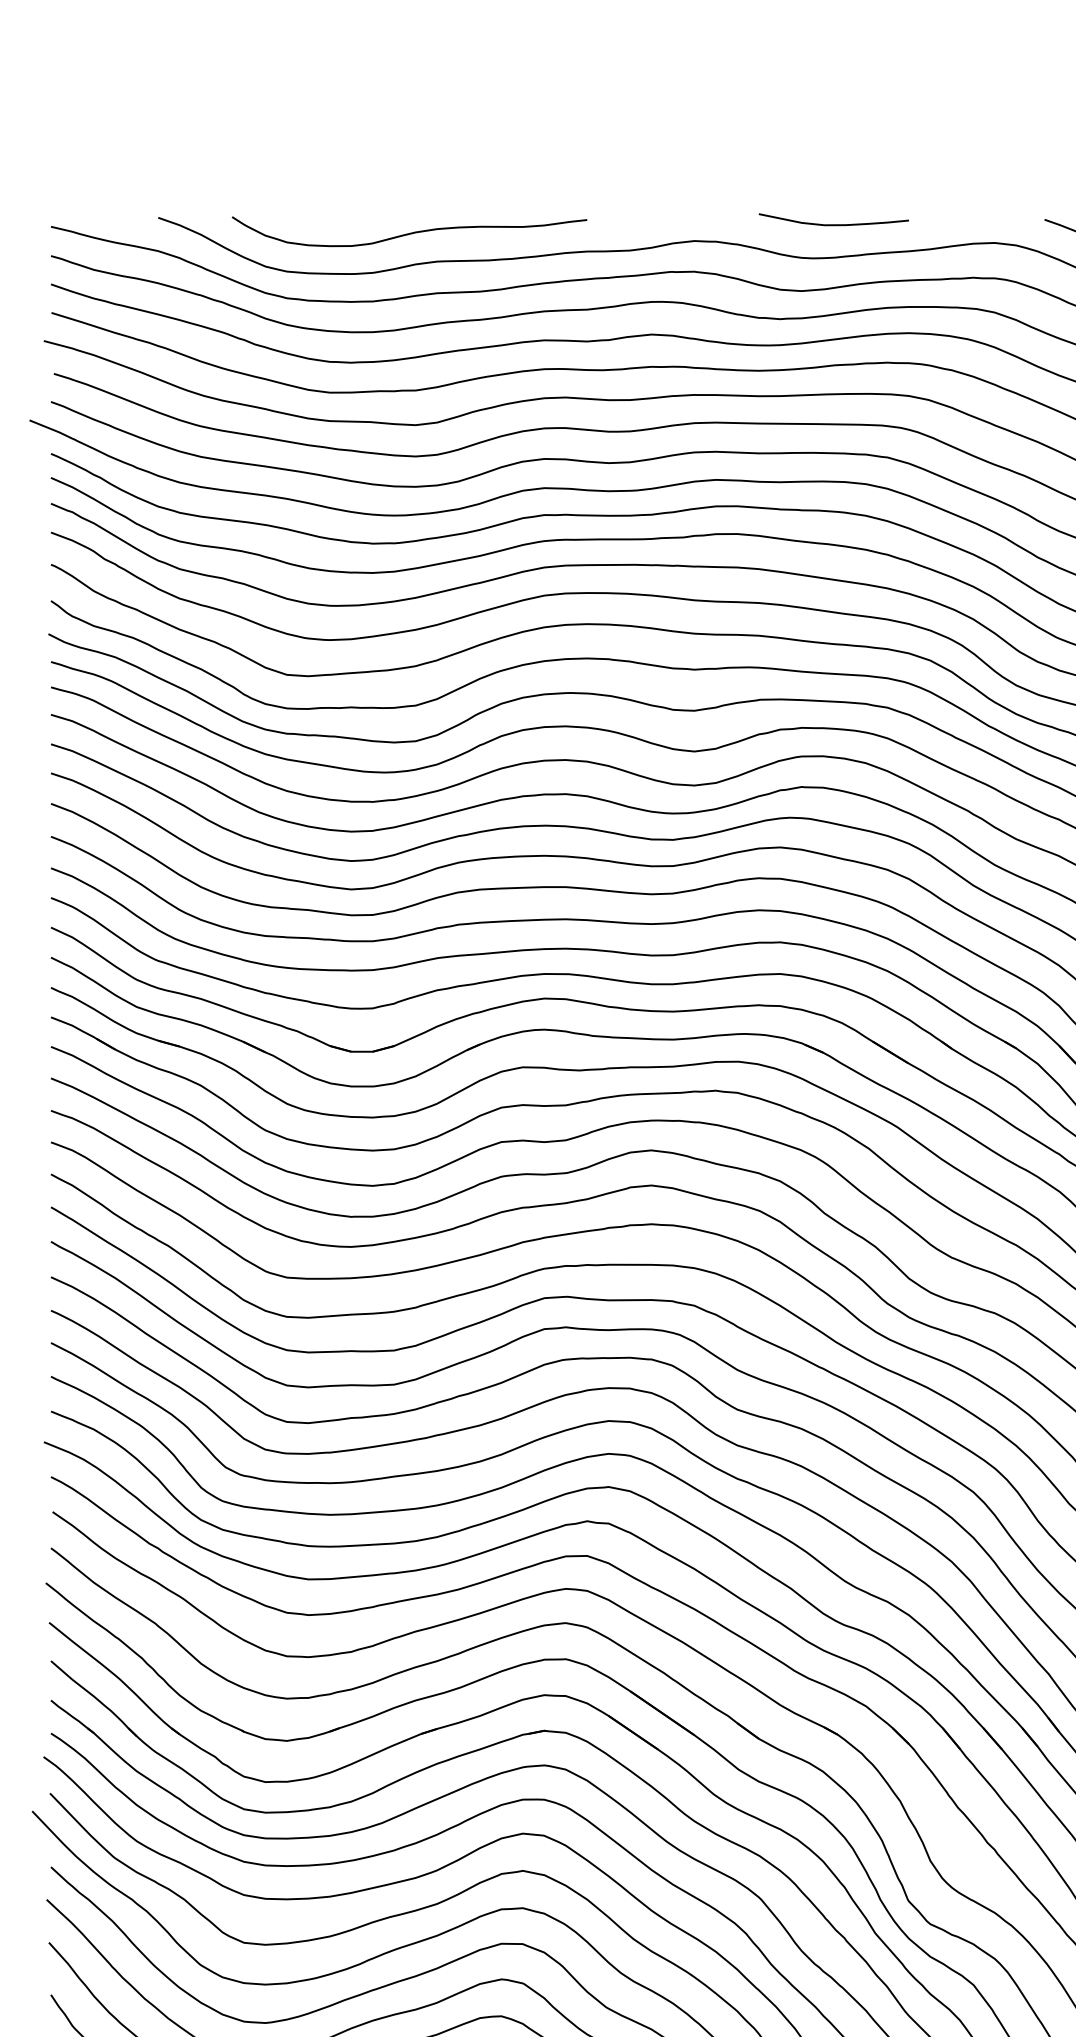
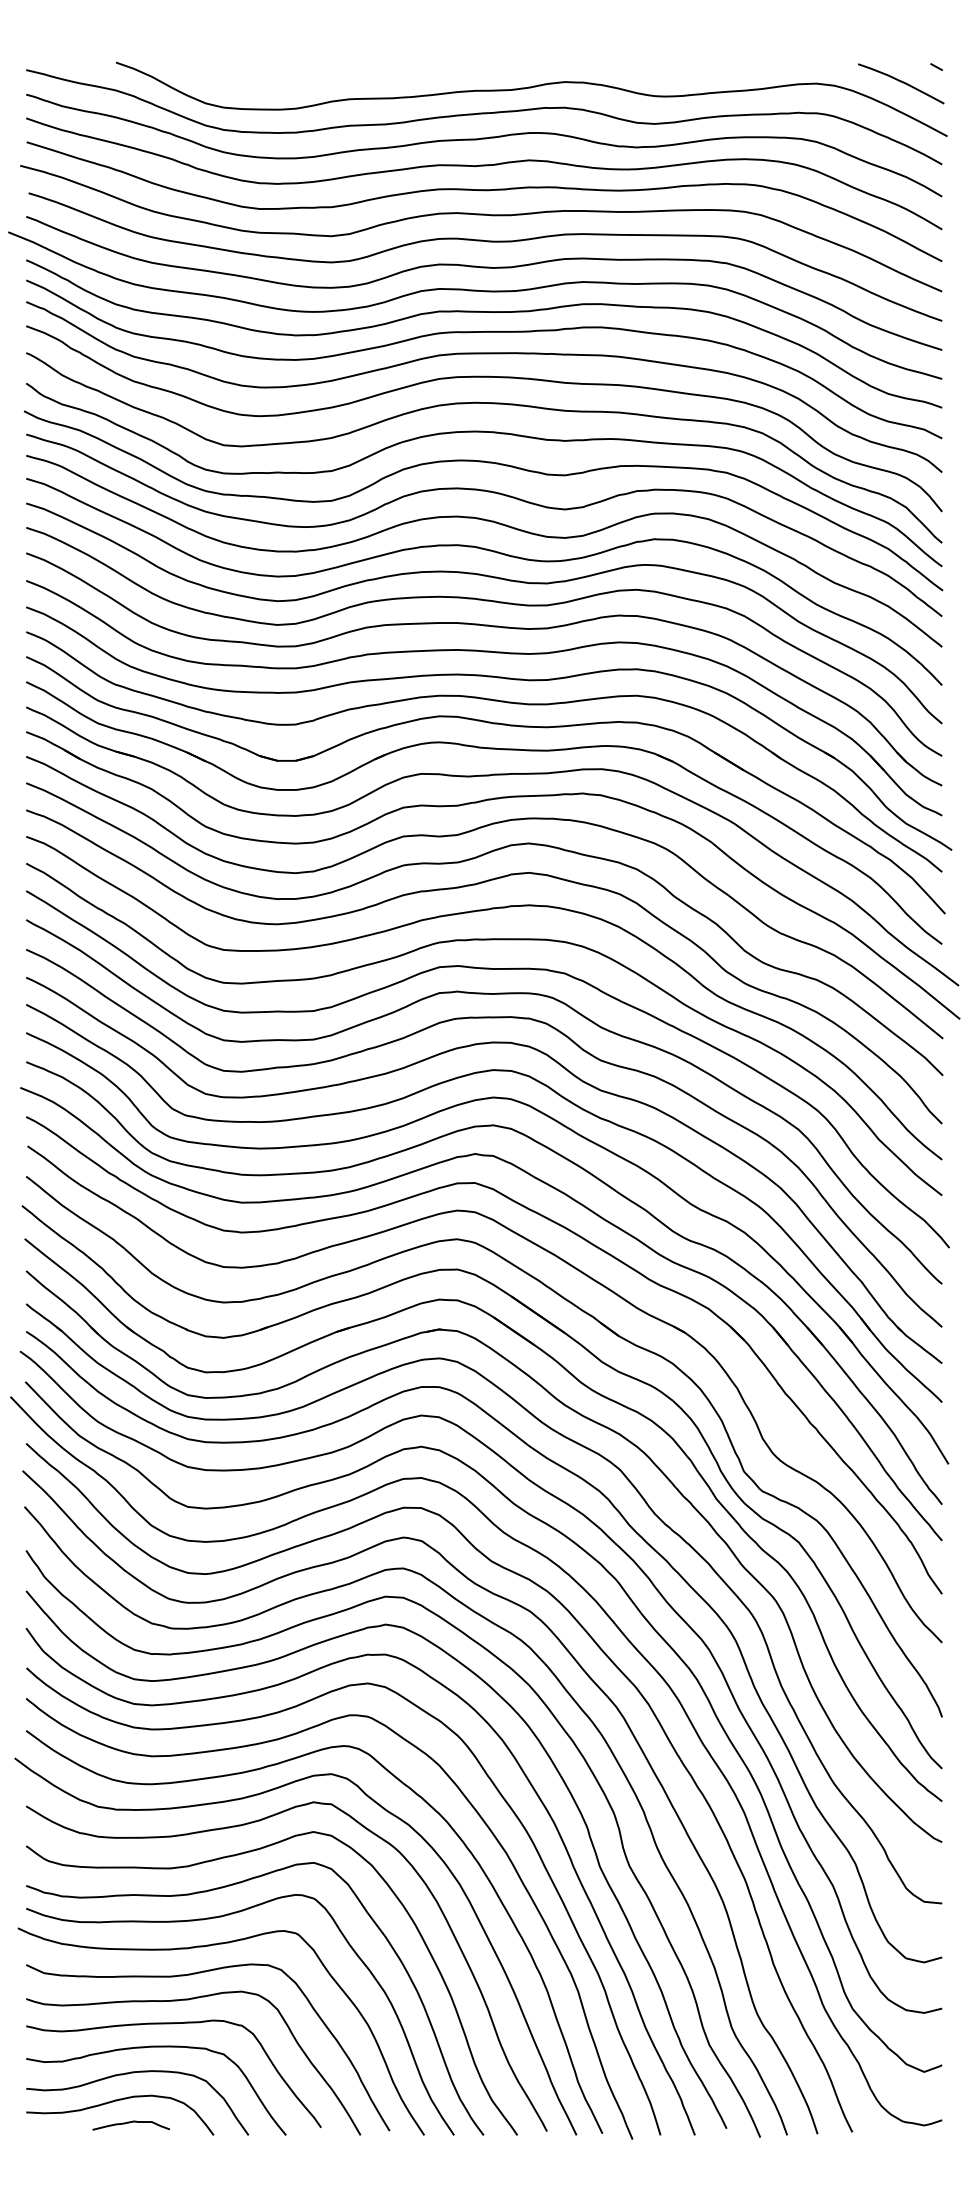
curve: (833, 223) -> (681, 67), removed
curve: (410, 232) -> (327, 74), removed

